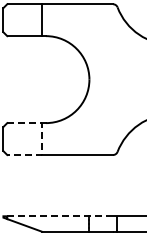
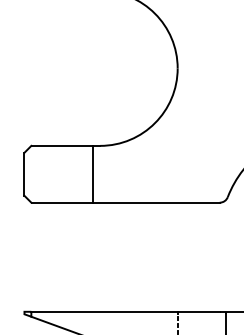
line: (42, 139) -> (94, 175), dashed -> solid
line: (60, 216) -> (126, 312), dashed -> solid

